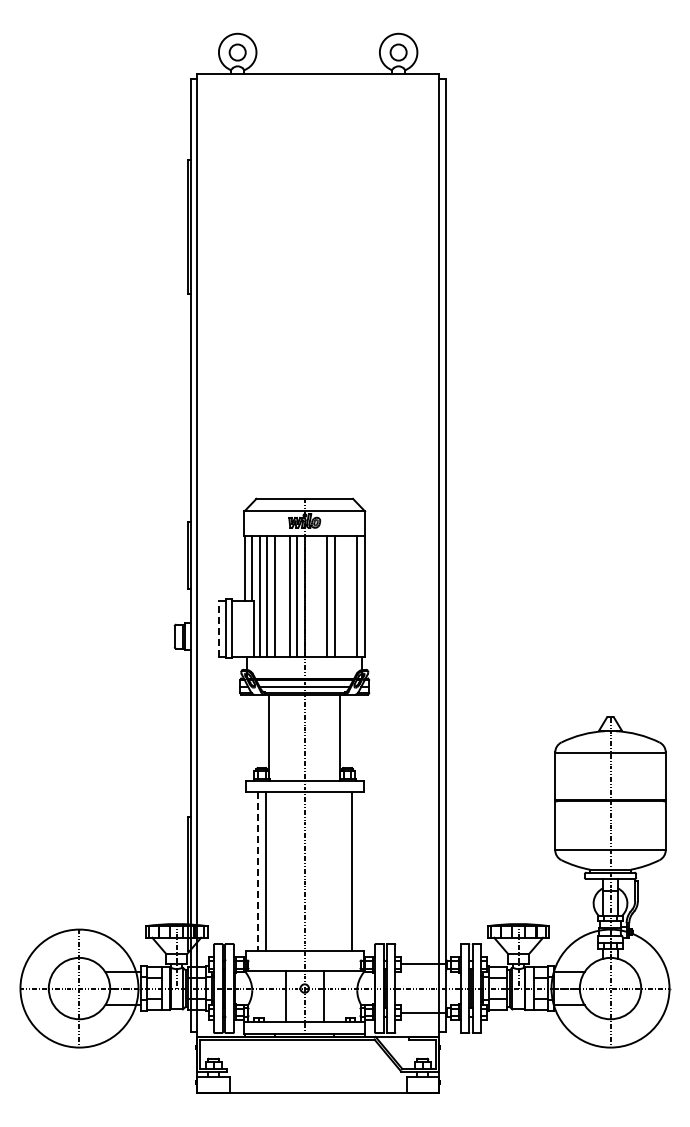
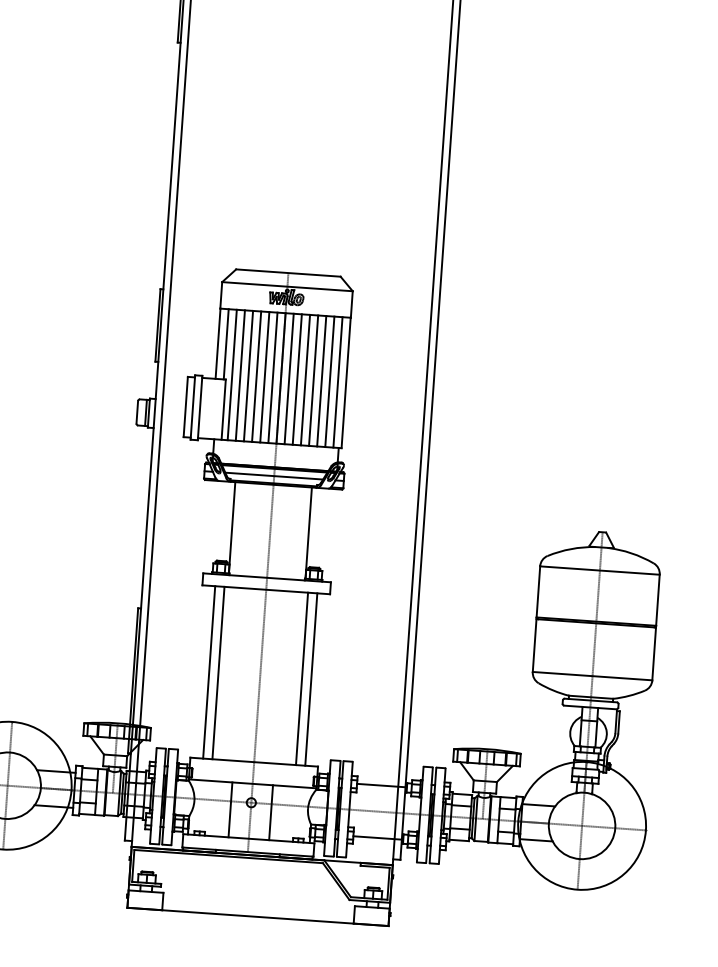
line: (282, 595) -> (257, 375), added
line: (312, 595) -> (289, 378), added
line: (319, 595) -> (297, 378), added
line: (342, 595) -> (321, 380), added
line: (349, 595) -> (329, 380), added
line: (218, 628) -> (185, 406), dashed -> solid
line: (257, 871) -> (209, 672), dashed -> solid
line: (343, 871) -> (302, 679), added

